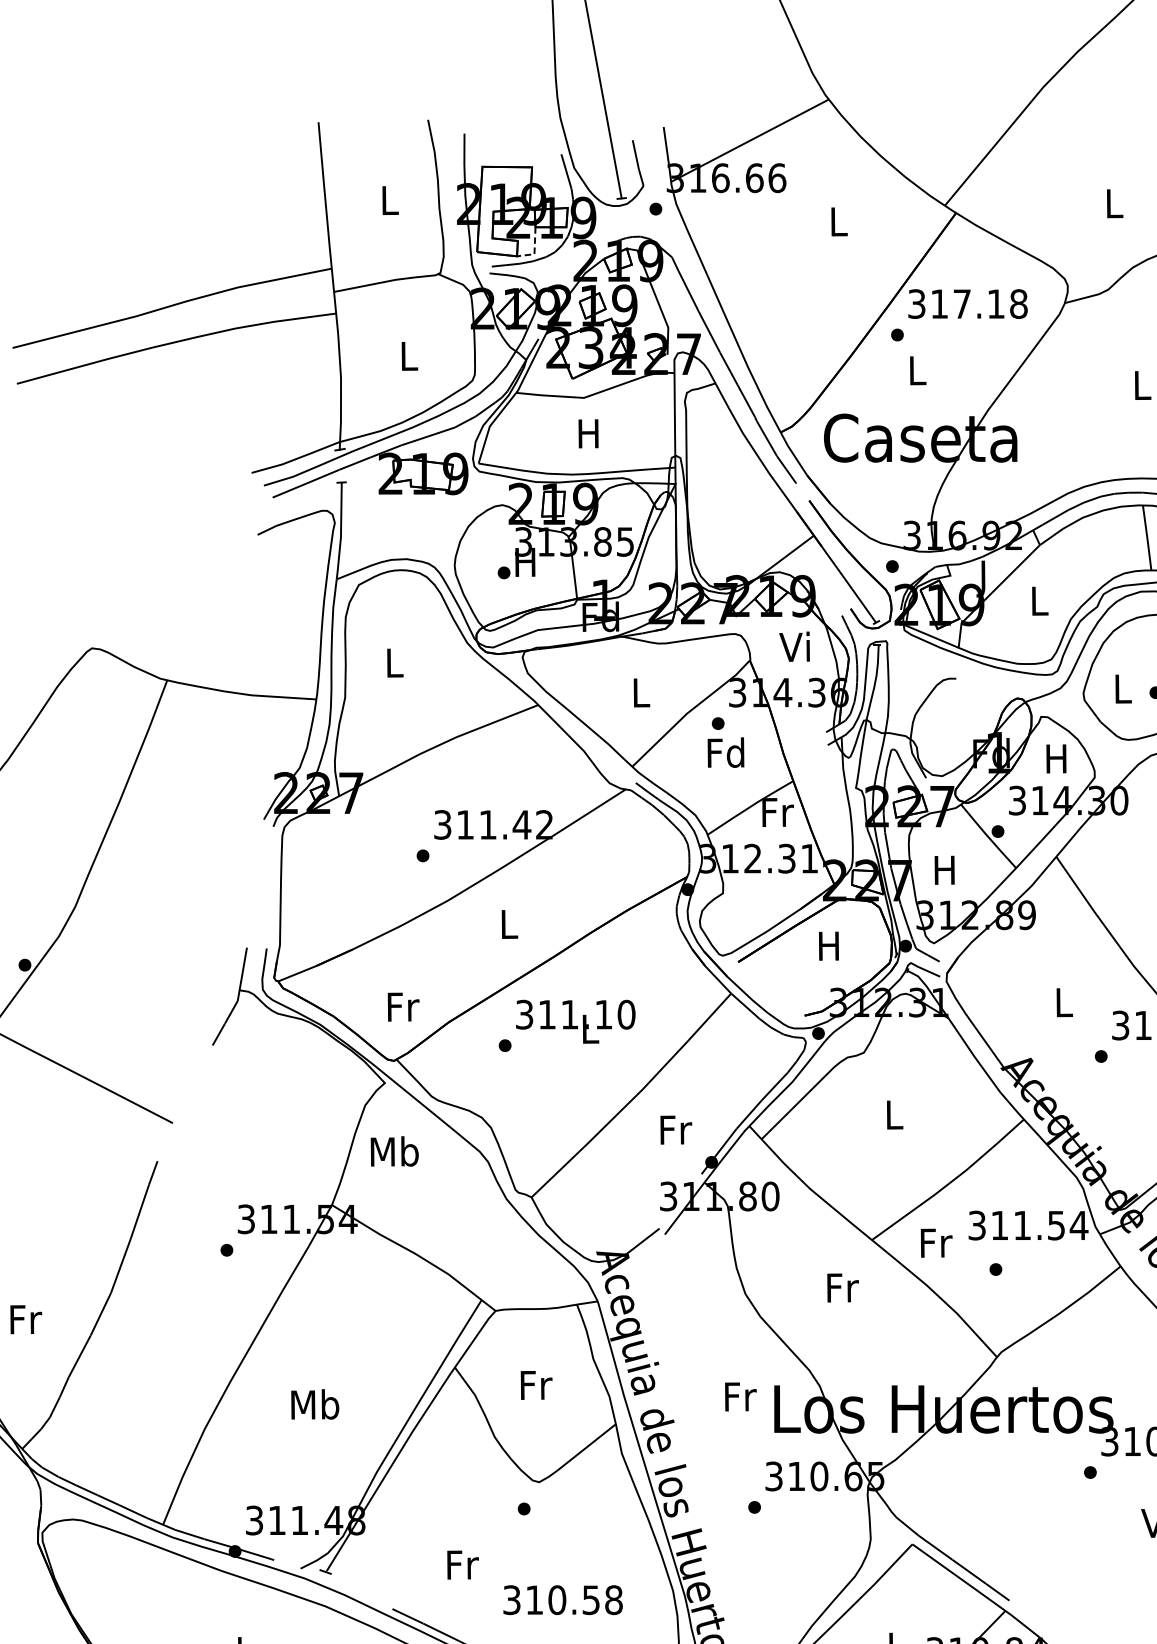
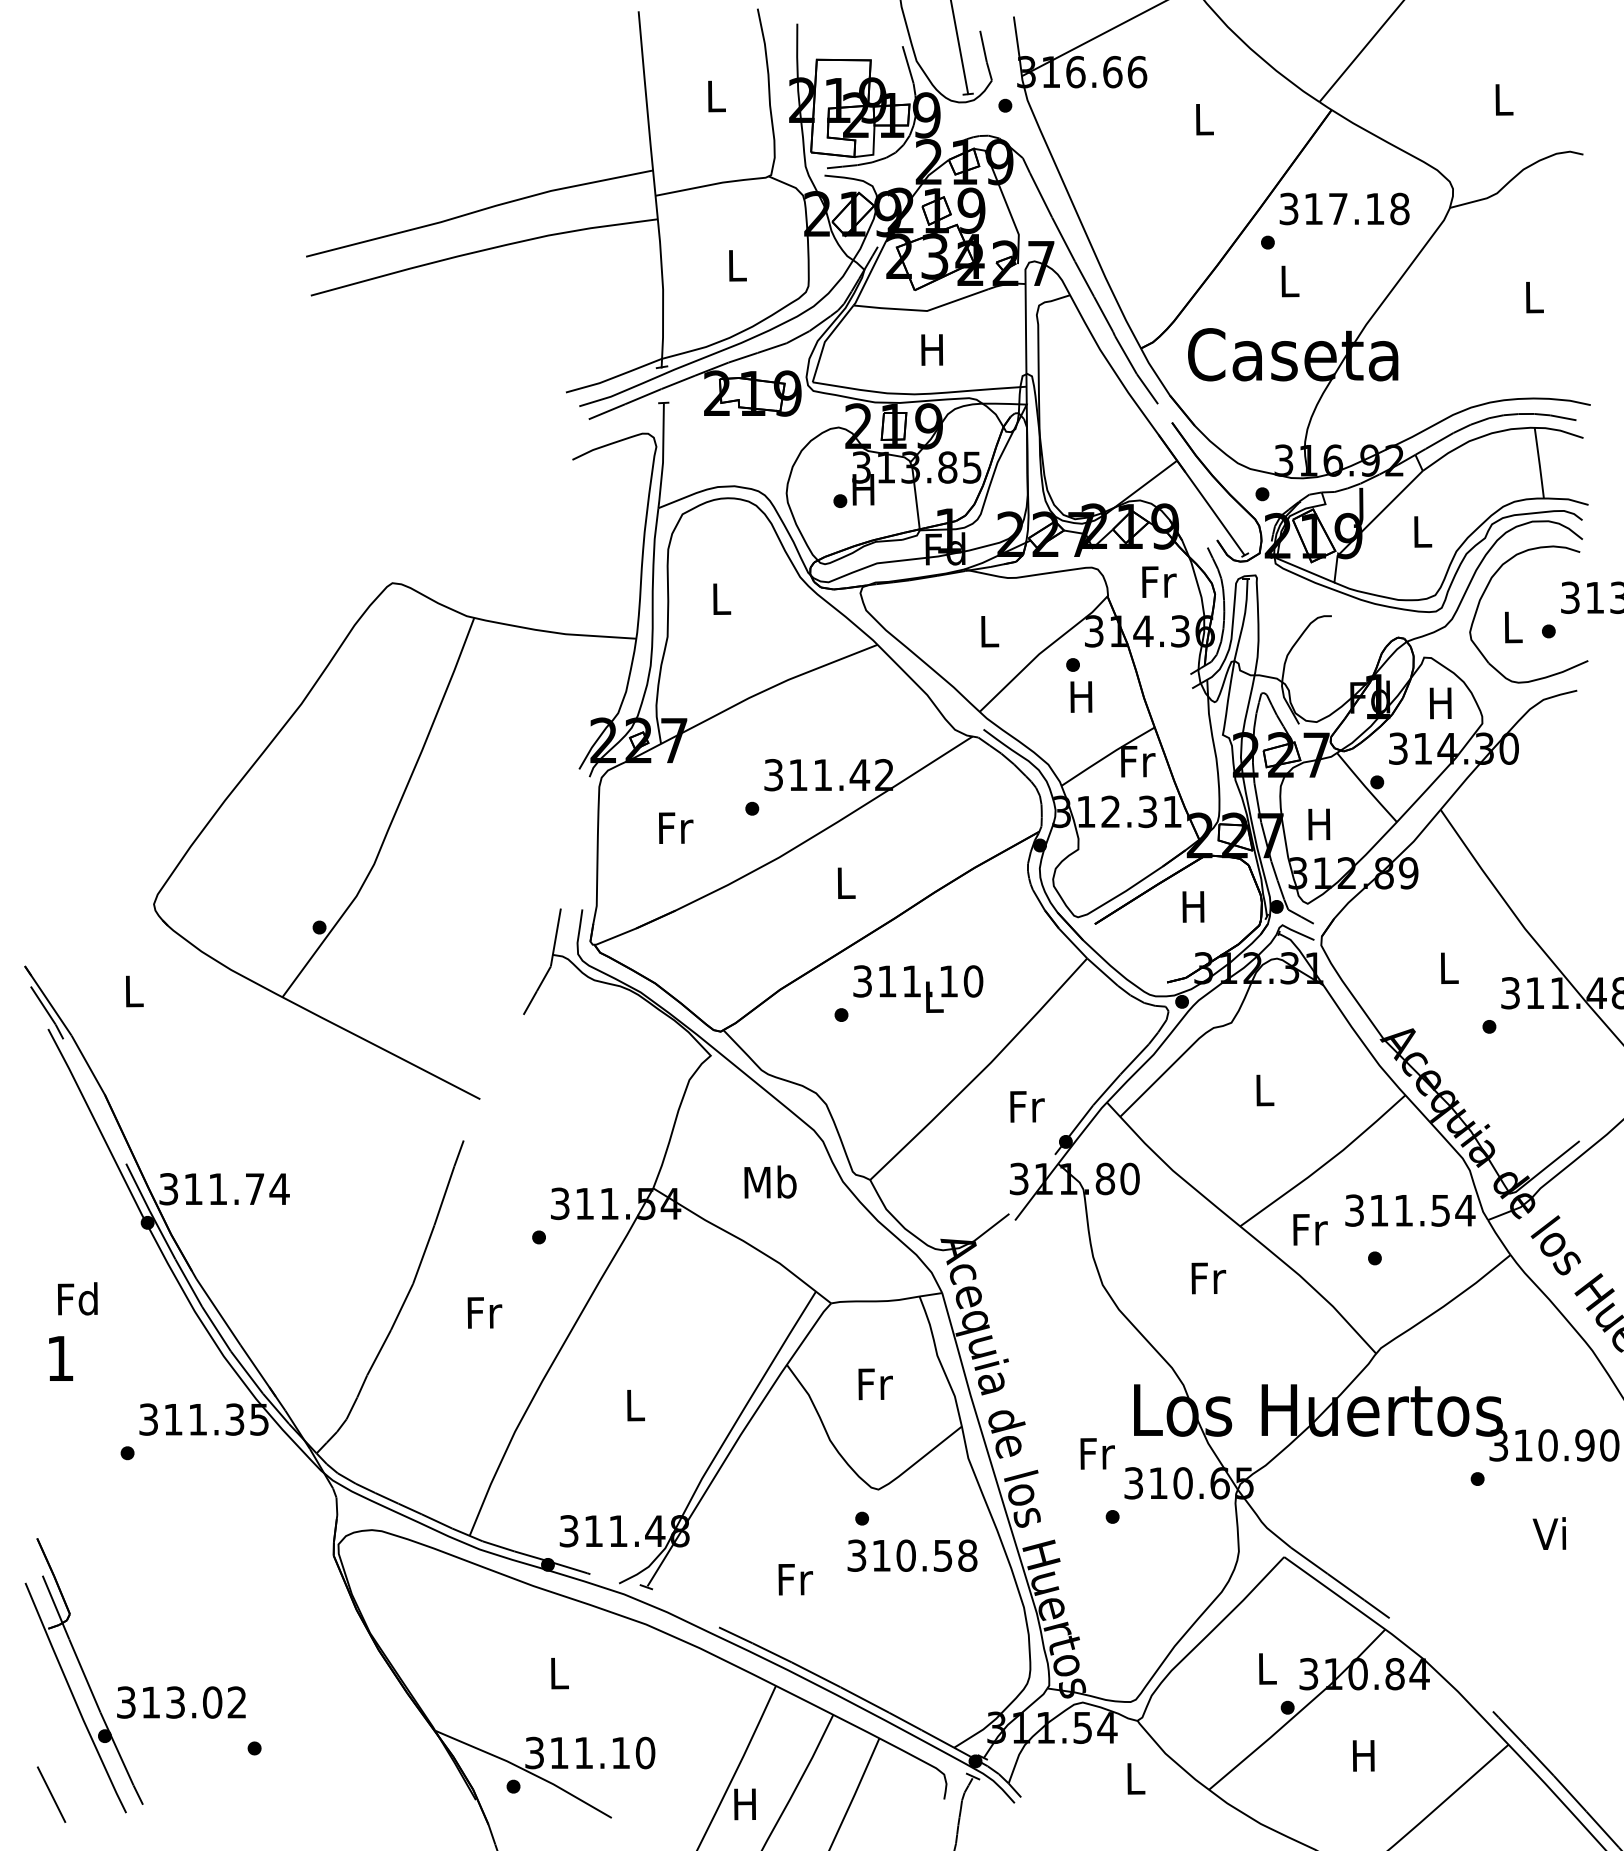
line: (534, 250) -> (873, 150), dashed -> solid
text: (795, 646) -> (1157, 581), Vi -> Fr
text: (725, 752) -> (1081, 696), Fd -> H
text: (403, 1006) -> (676, 827), moved
text: (394, 1150) -> (770, 1181), moved
text: (25, 1319) -> (484, 1312), moved
text: (740, 1396) -> (1097, 1453), moved
text: (315, 1403) -> (635, 1404), Mb -> L
text: (563, 1599) -> (912, 1555), moved

